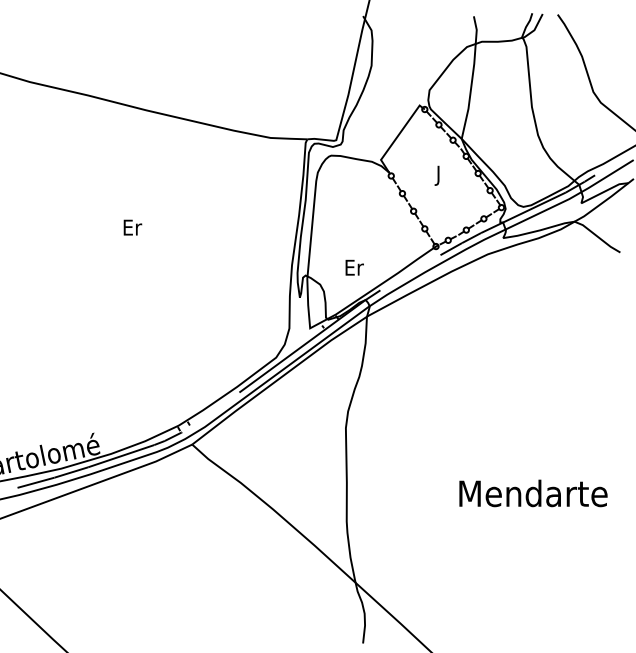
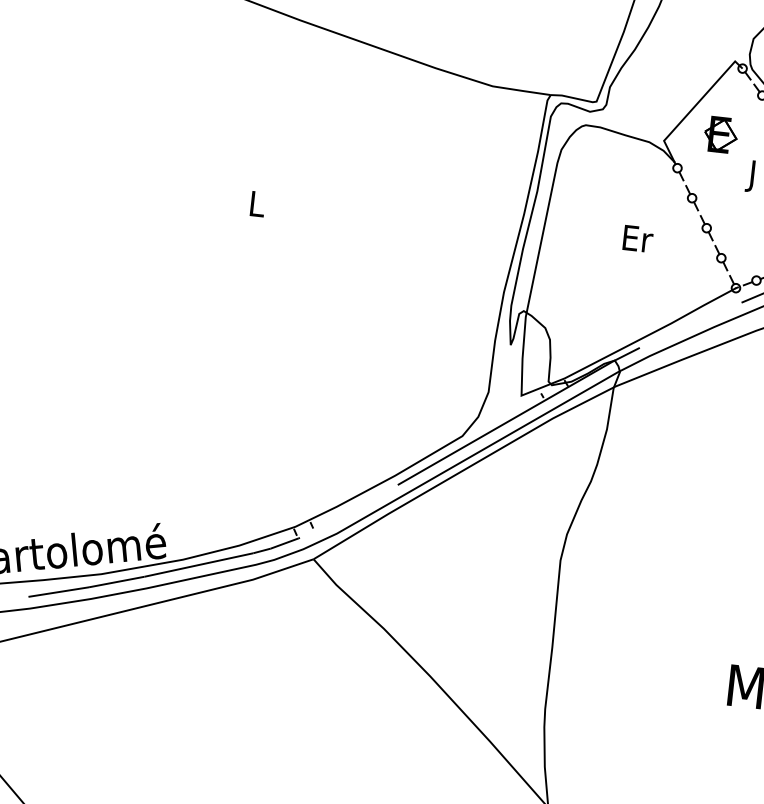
part: (416, 152) -> (721, 135), added
text: (132, 227) -> (257, 203), Er -> L
text: (354, 267) -> (637, 238), moved

